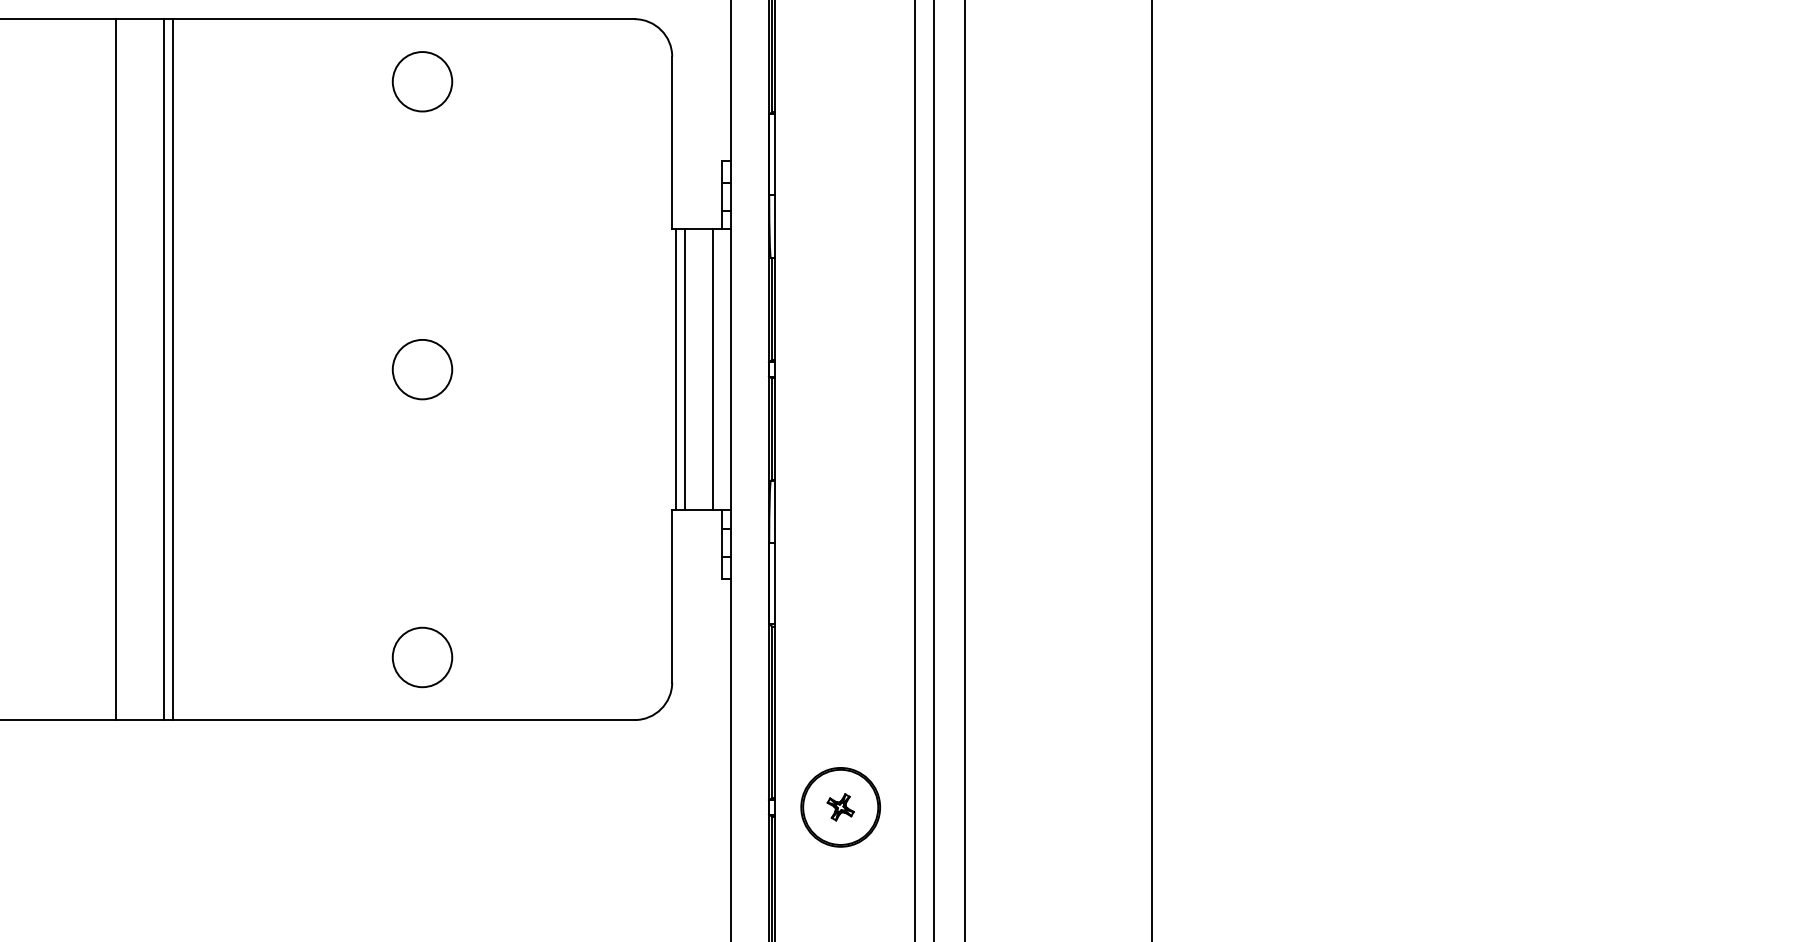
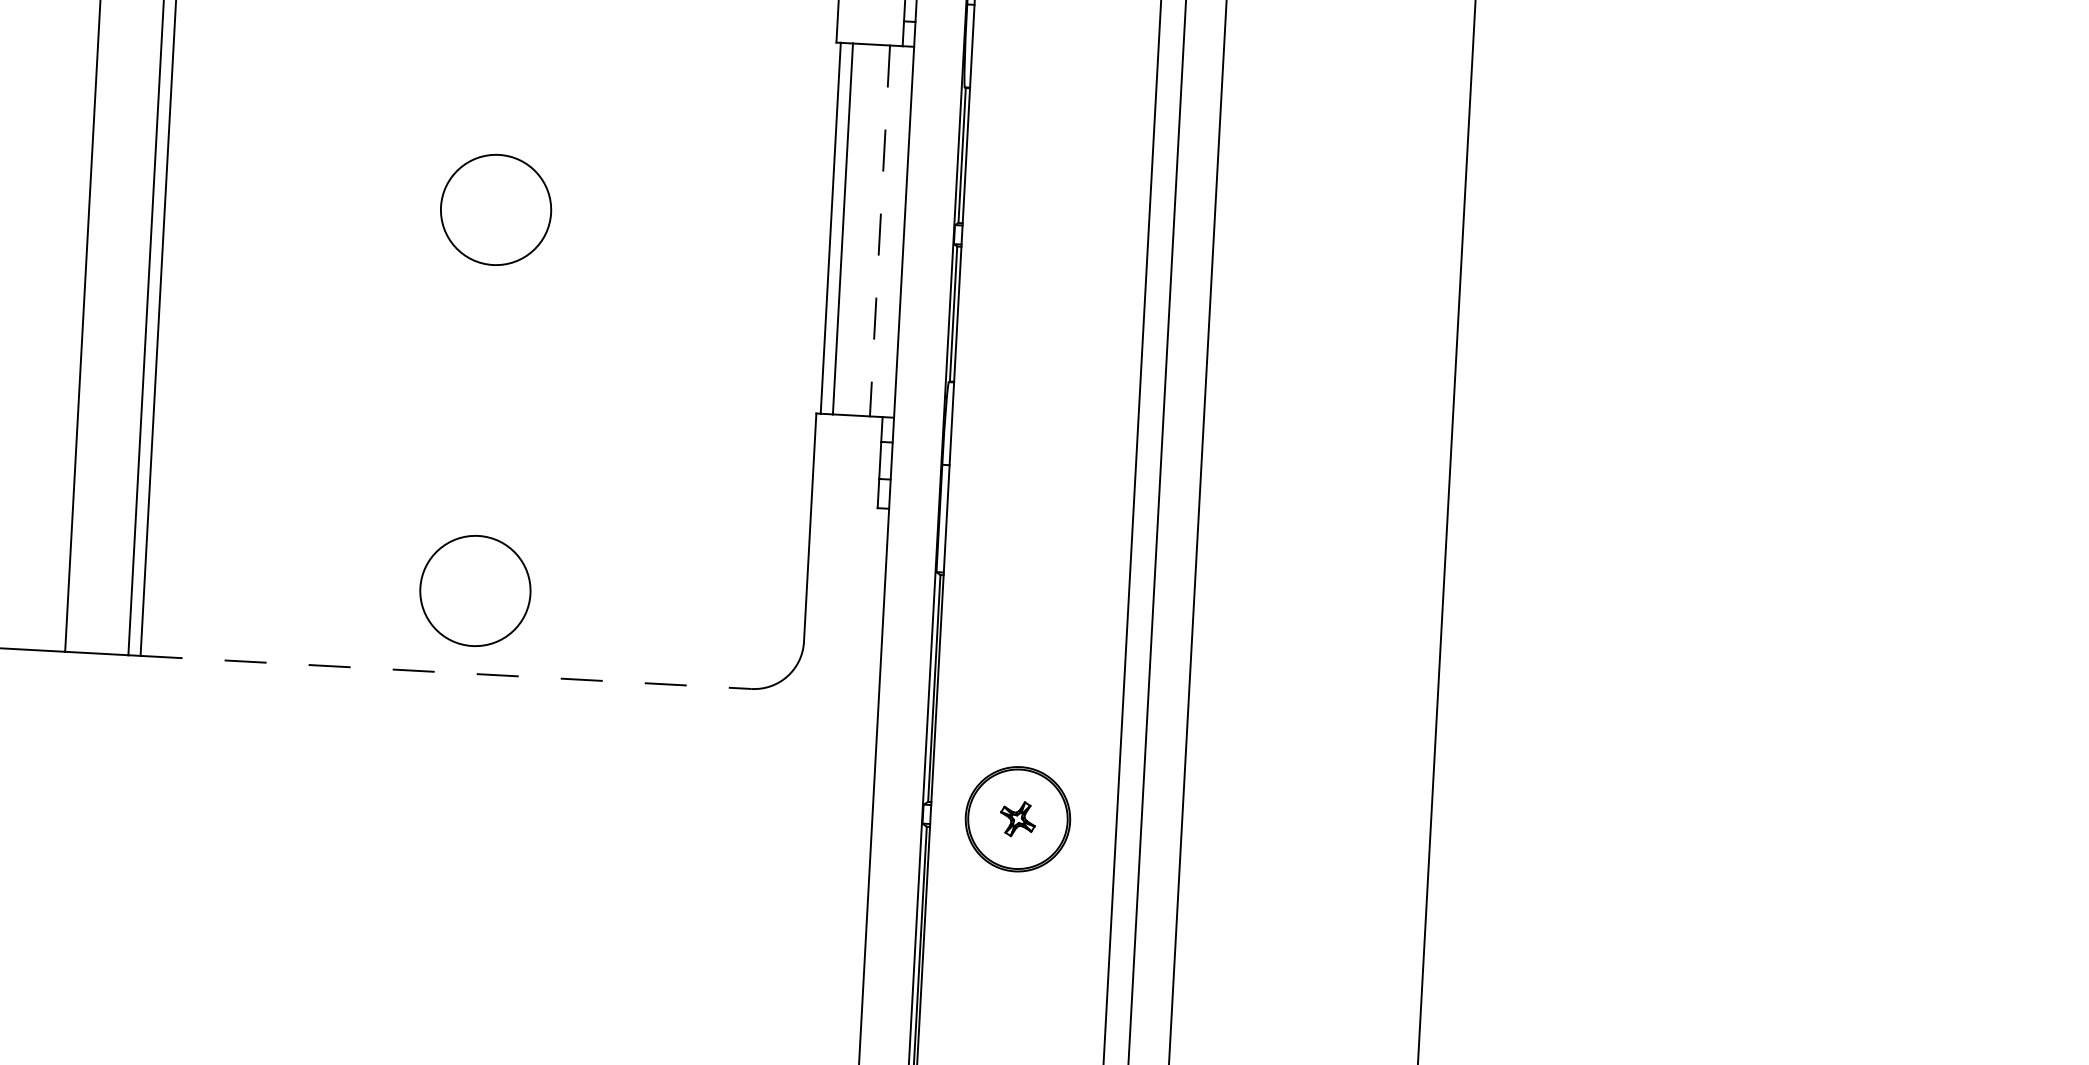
circle: (422, 369) -> (496, 210), size x1.4
line: (712, 370) -> (879, 232), solid -> dashed
circle: (422, 657) -> (475, 591), size x1.4
line: (403, 720) -> (445, 673), solid -> dashed

